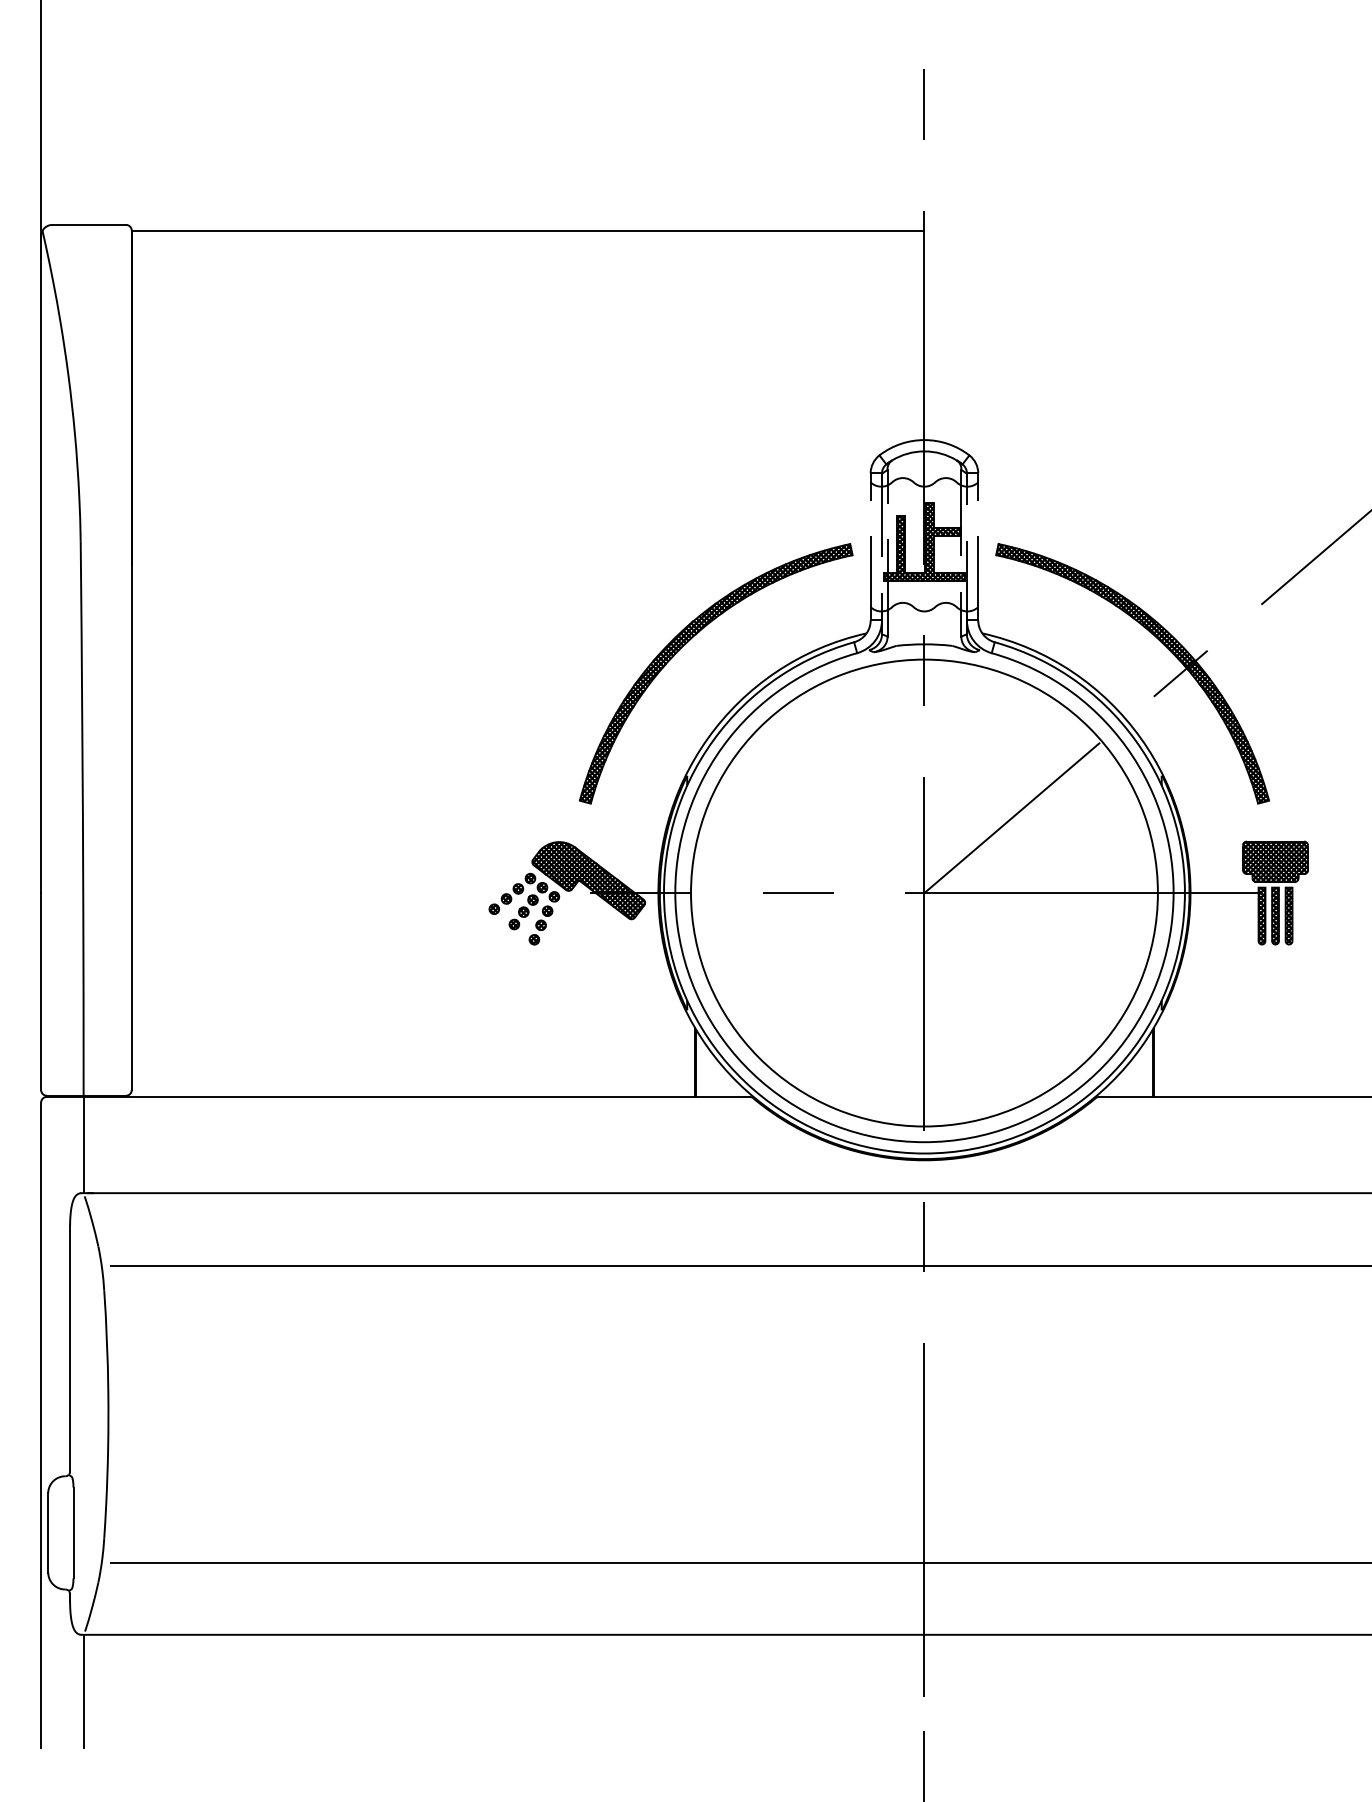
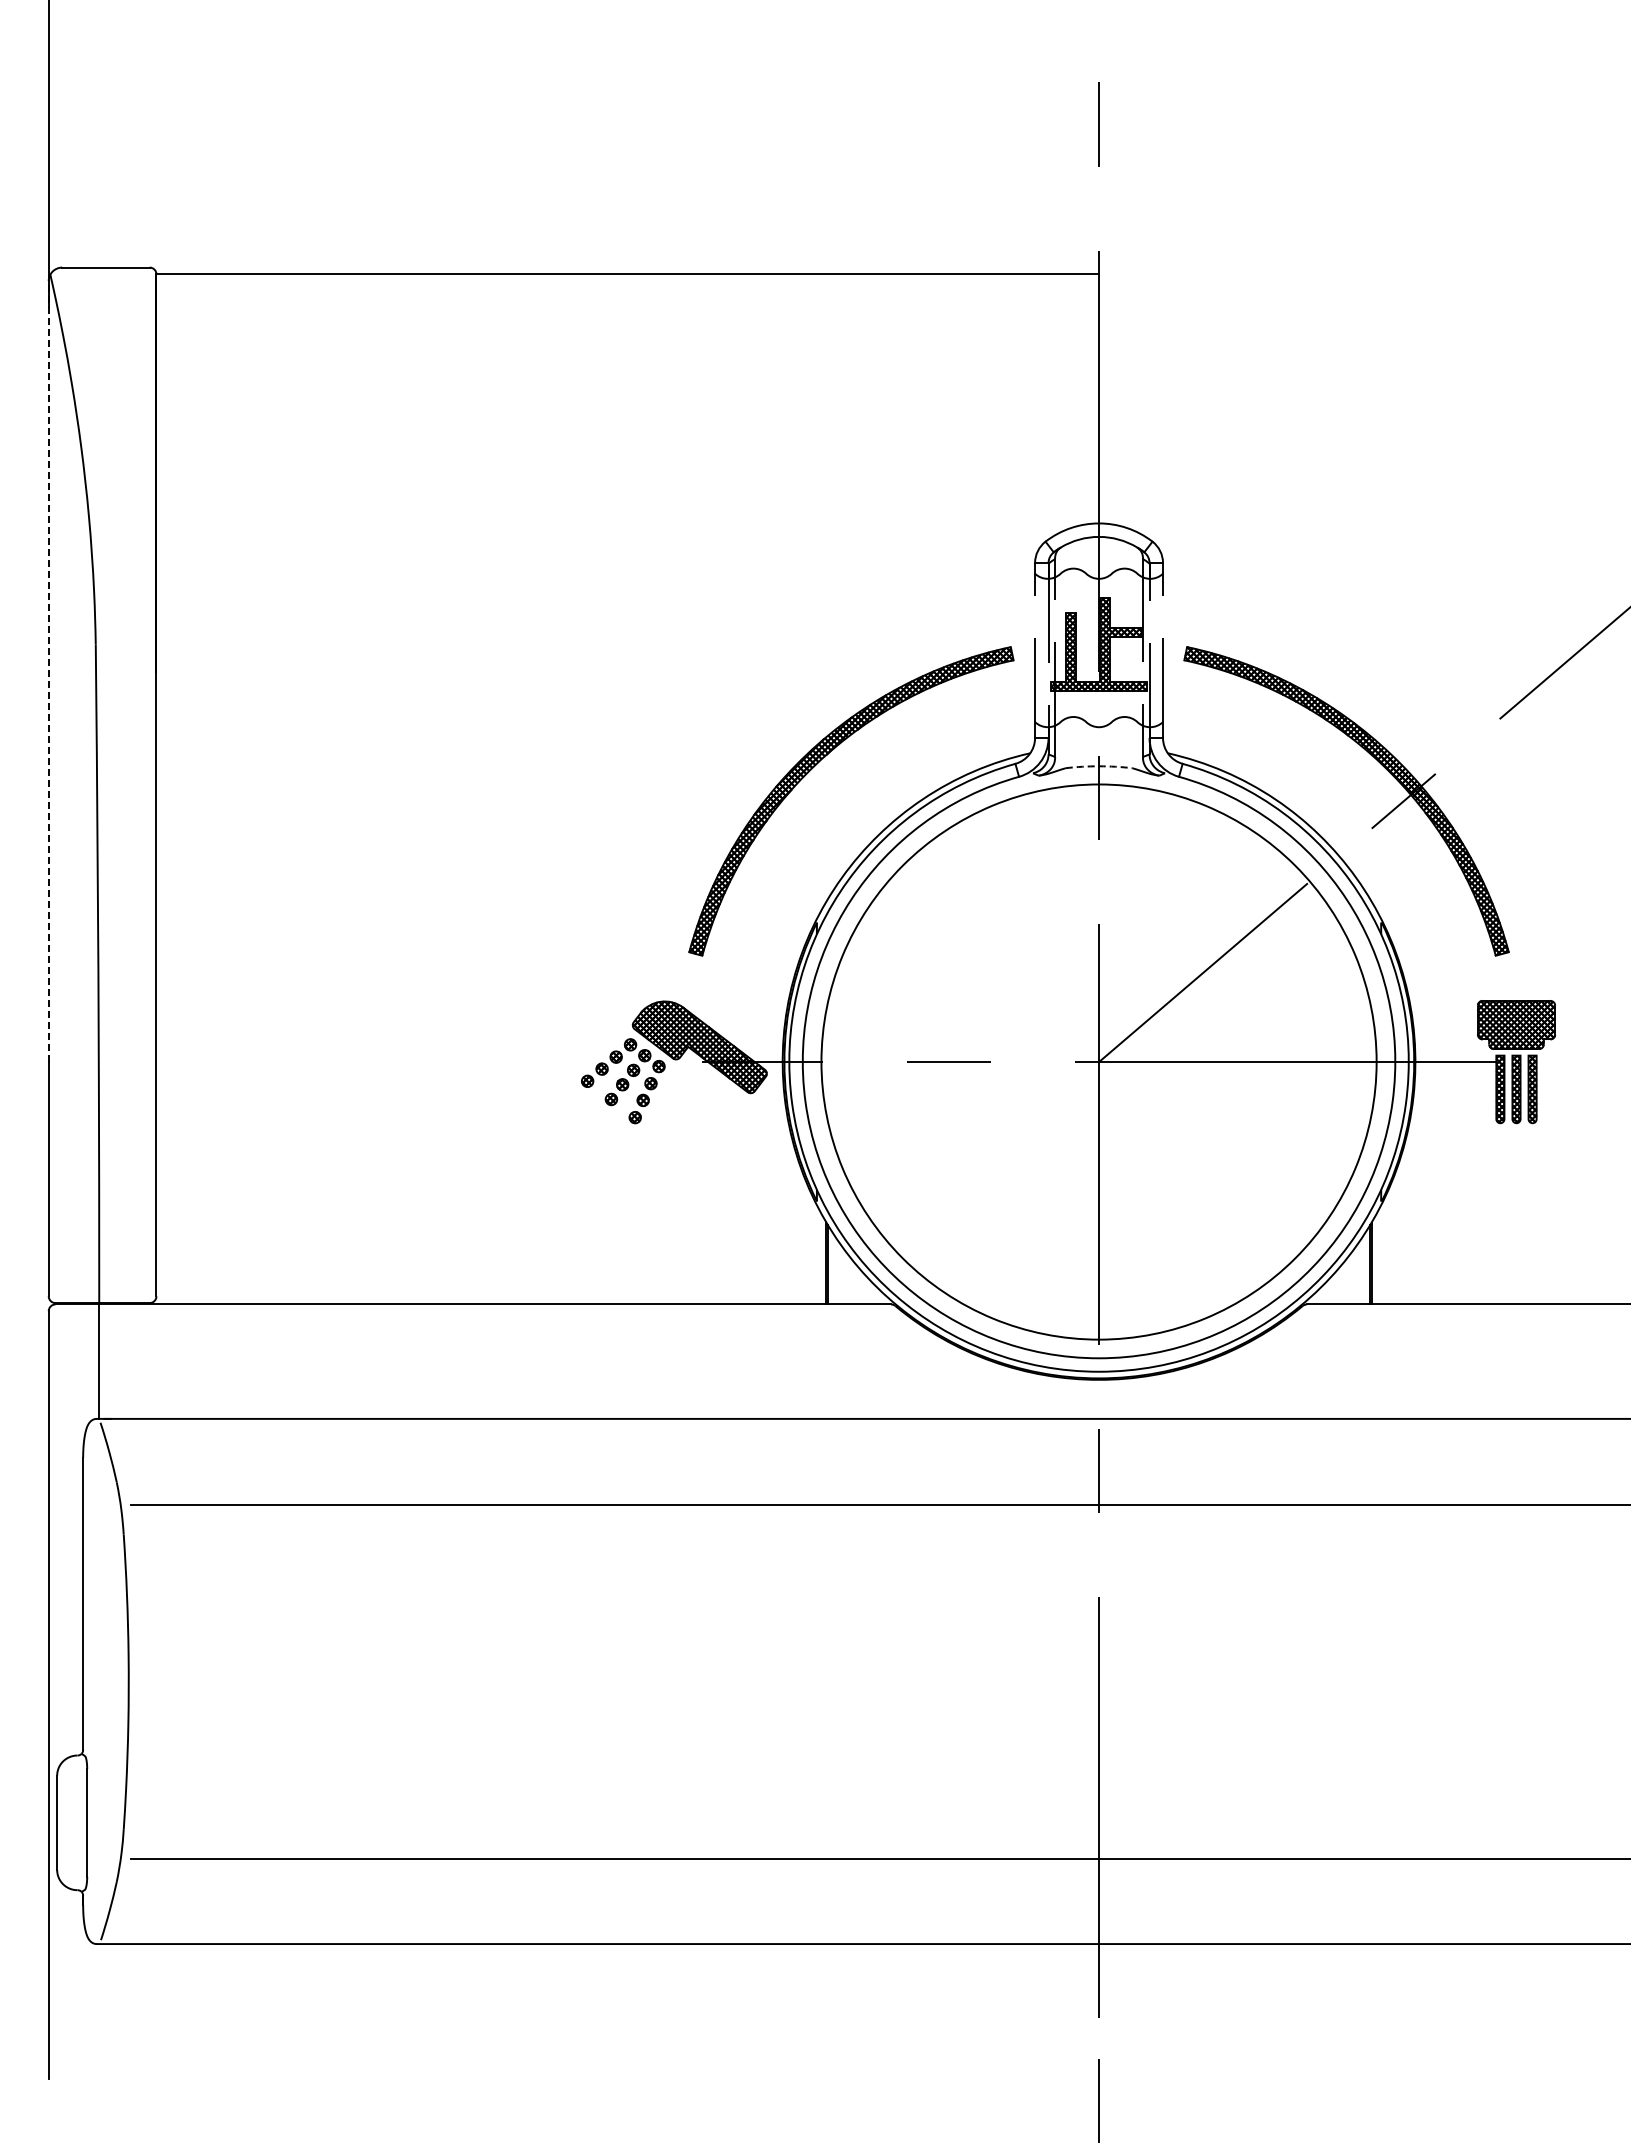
line: (40, 564) -> (48, 671), solid -> dashed
arc: (924, 644) -> (1099, 766), solid -> dashed
line: (83, 1691) -> (99, 2011), removed

